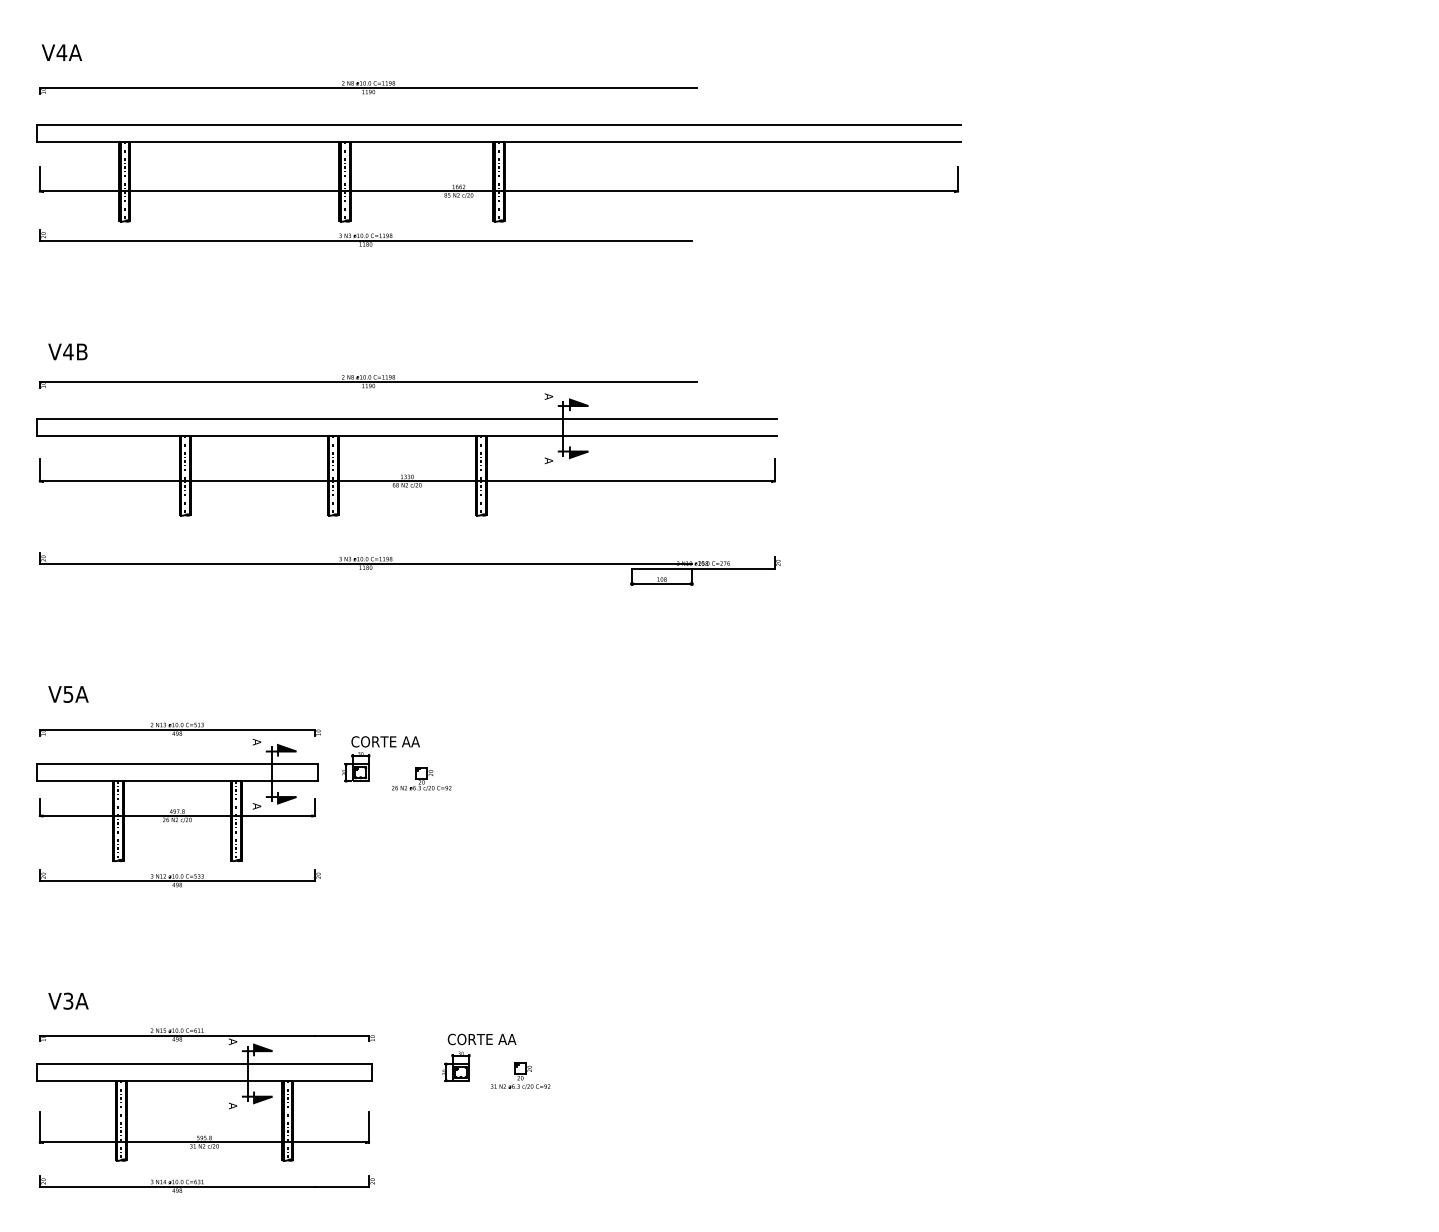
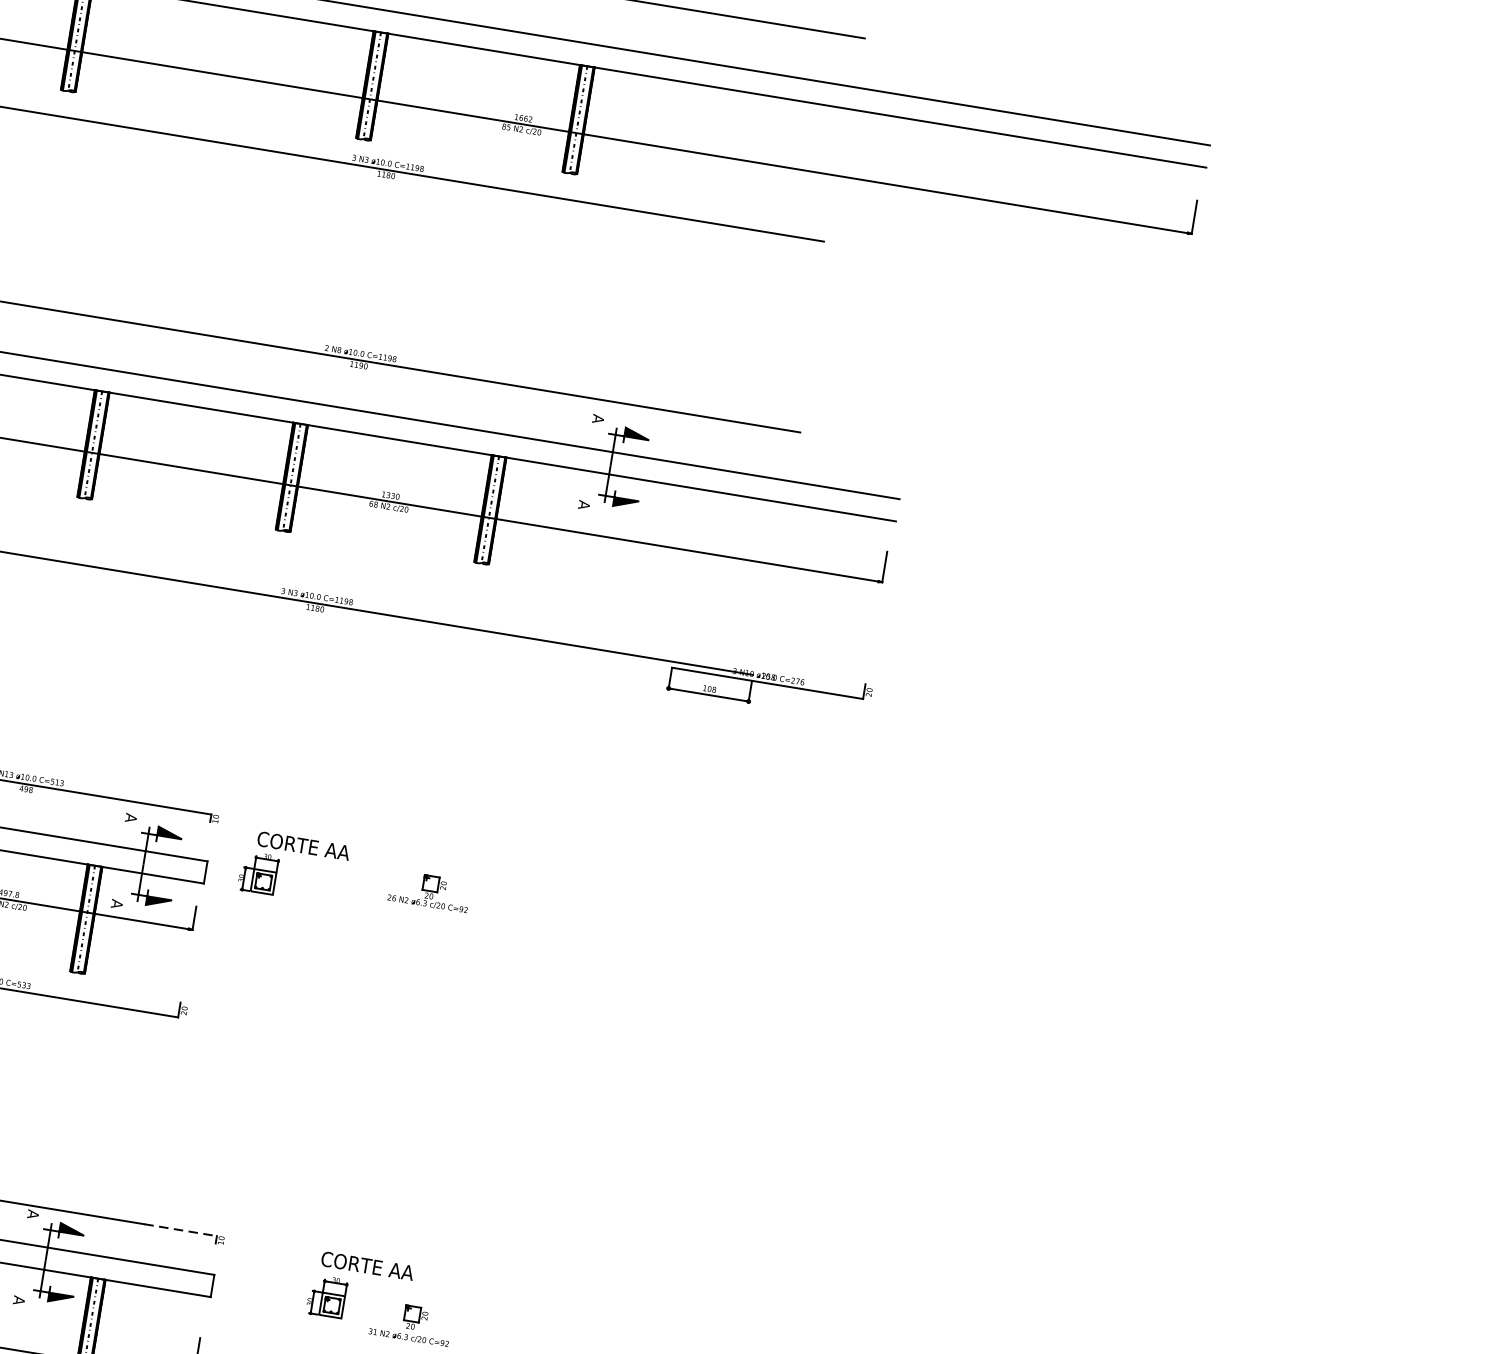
part: (421, 778) -> (429, 890), moved
line: (342, 1035) -> (181, 1230), solid -> dashed

